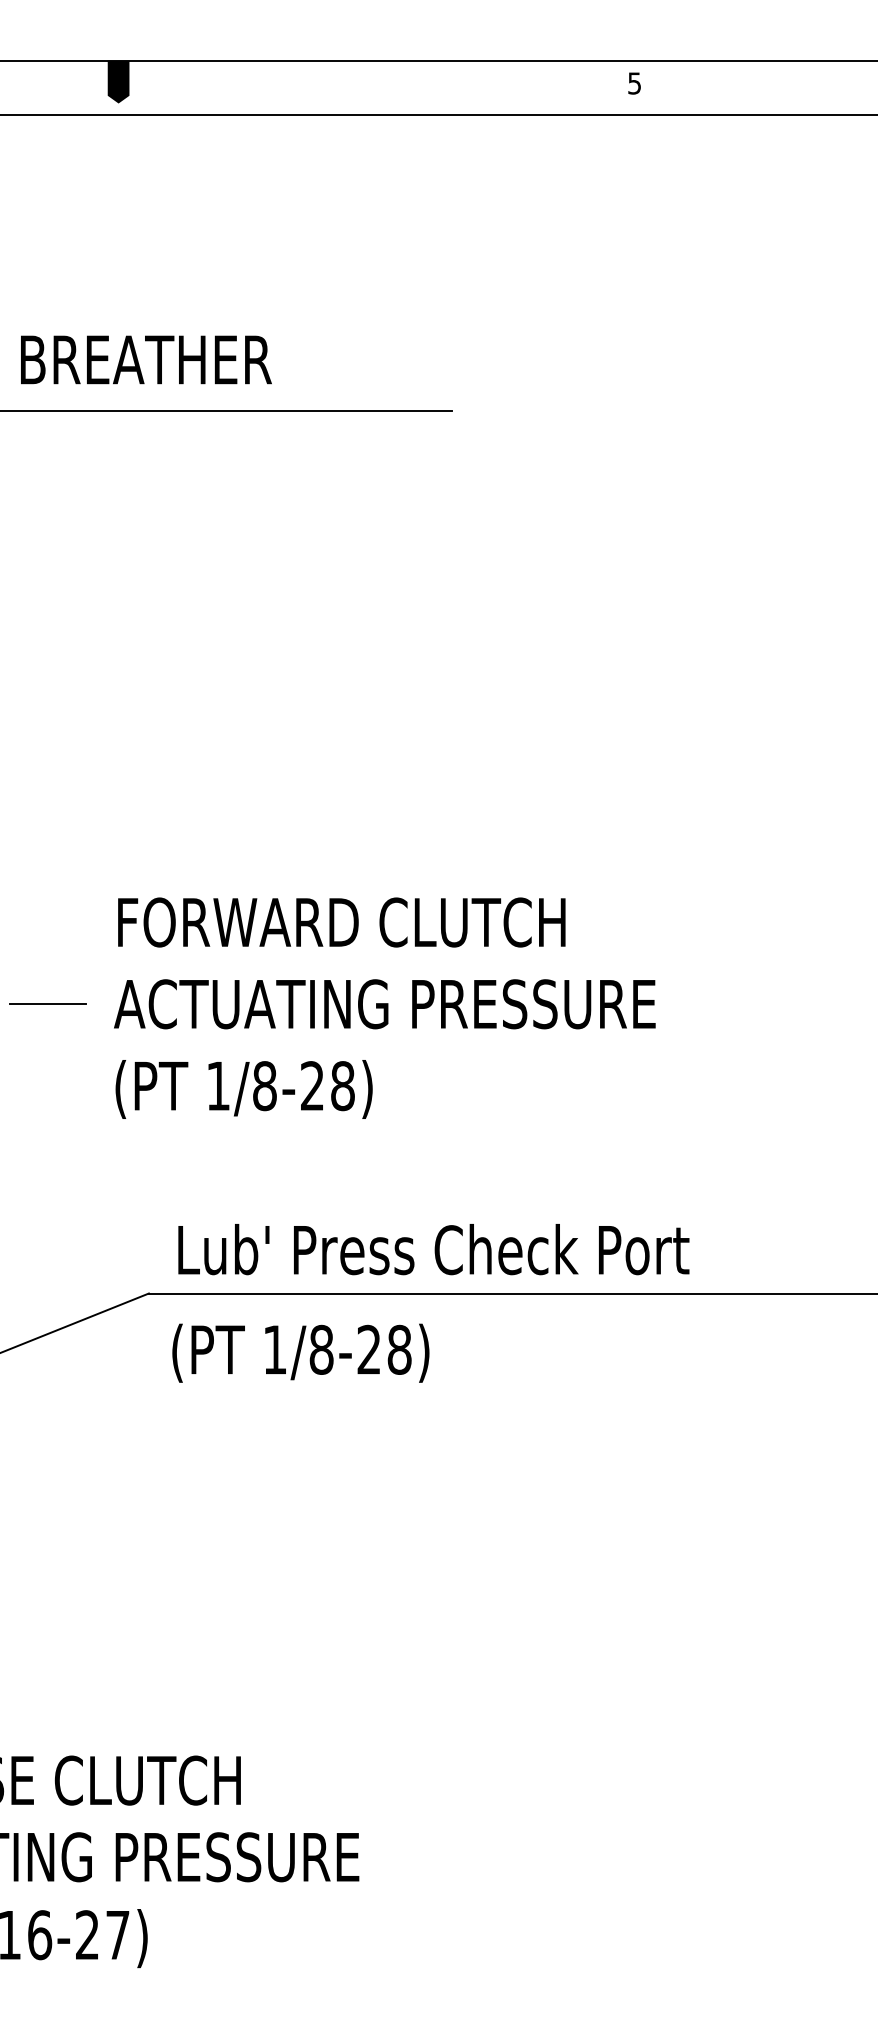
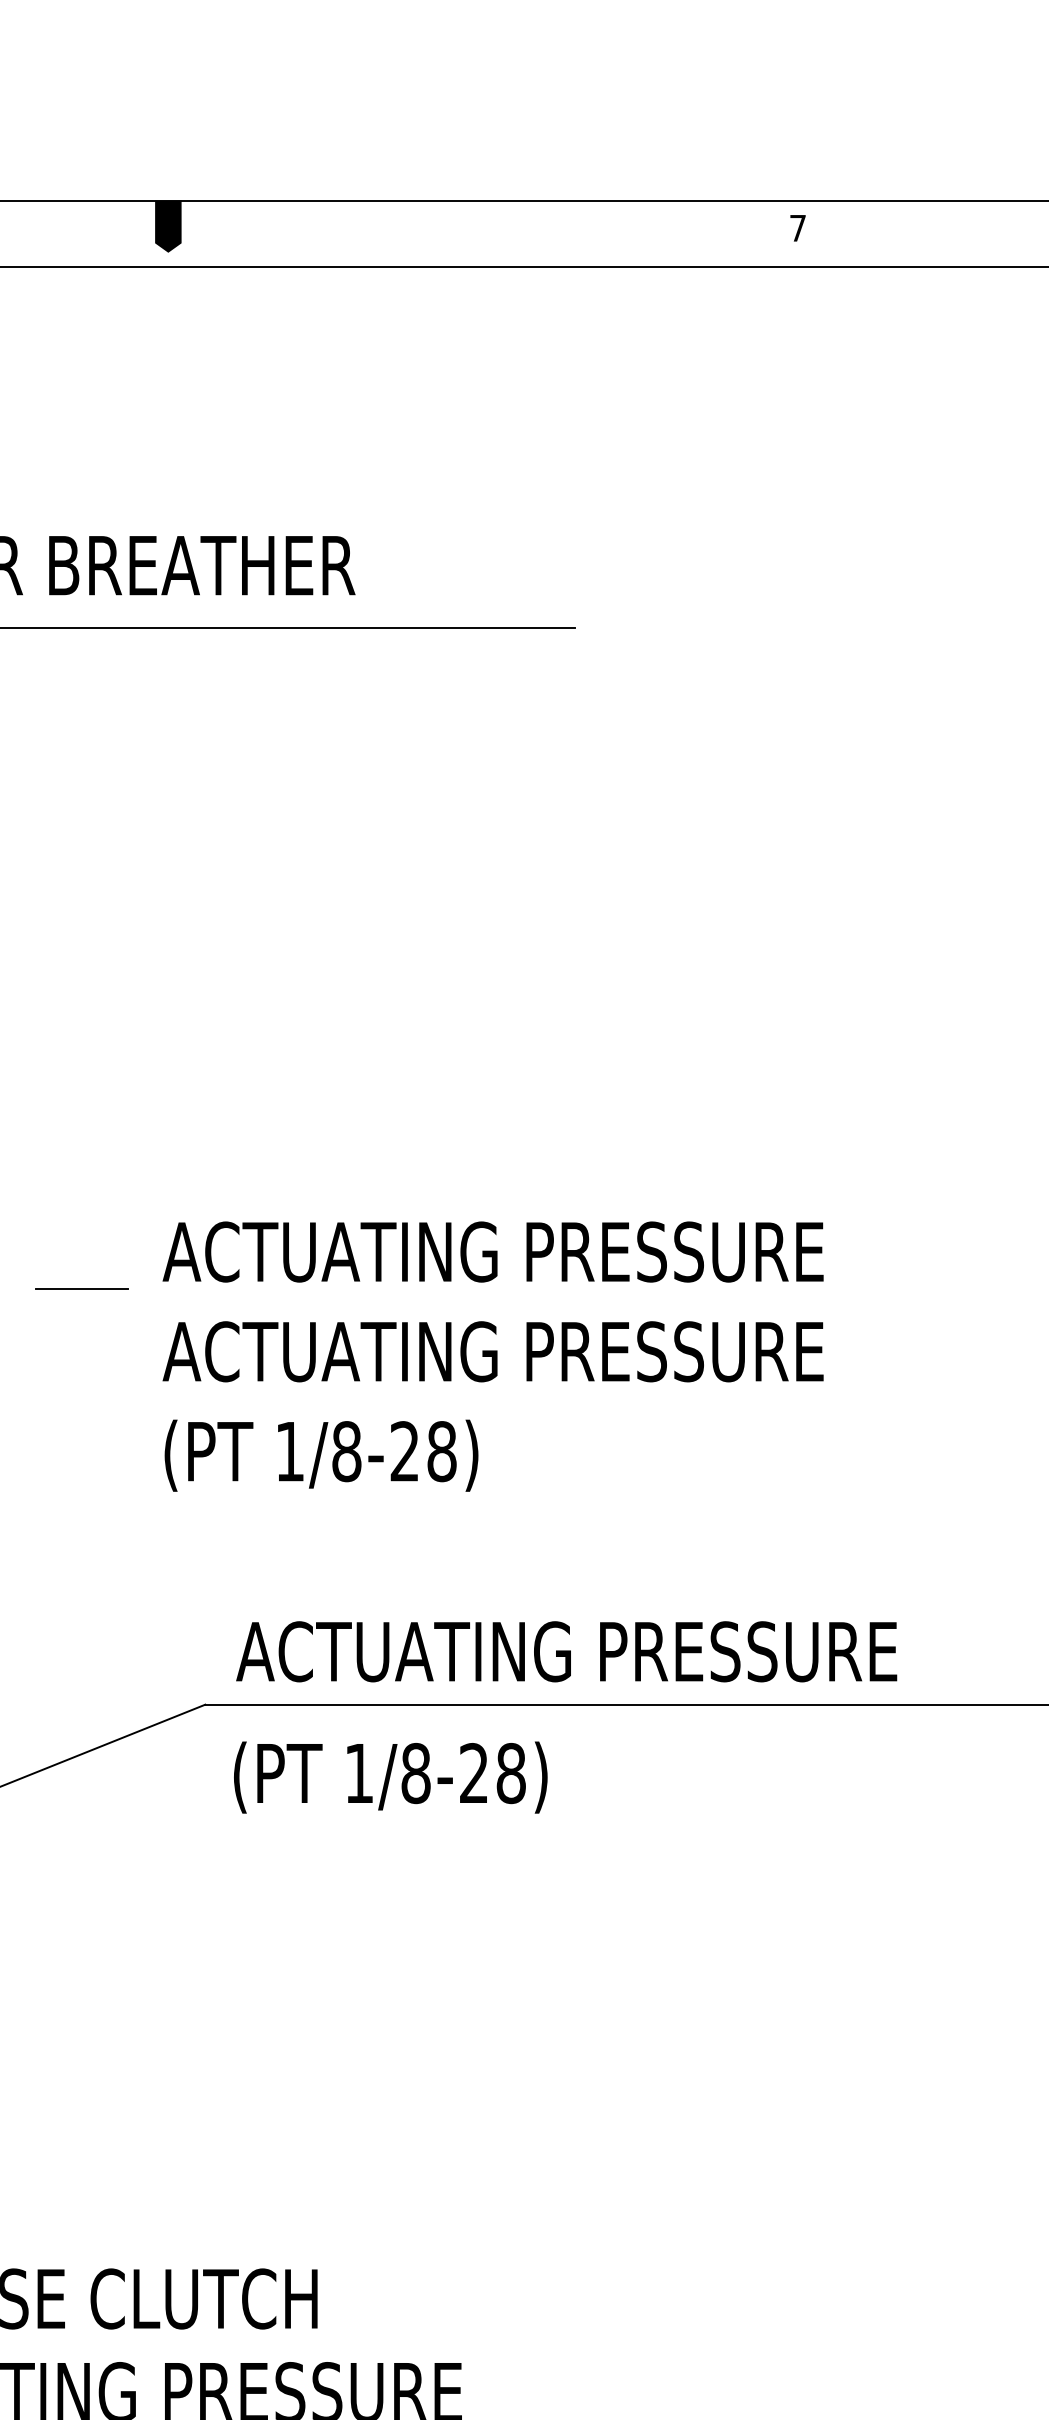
text: (634, 83) -> (797, 228), 5 -> 7
text: (384, 922) -> (492, 1252), FORWARD CLUTCH -> ACTUATING PRESSURE
line: (47, 1003) -> (81, 1288), moved
text: (444, 1249) -> (565, 1650), Lub' Press Check Port -> ACTUATING PRESSURE

